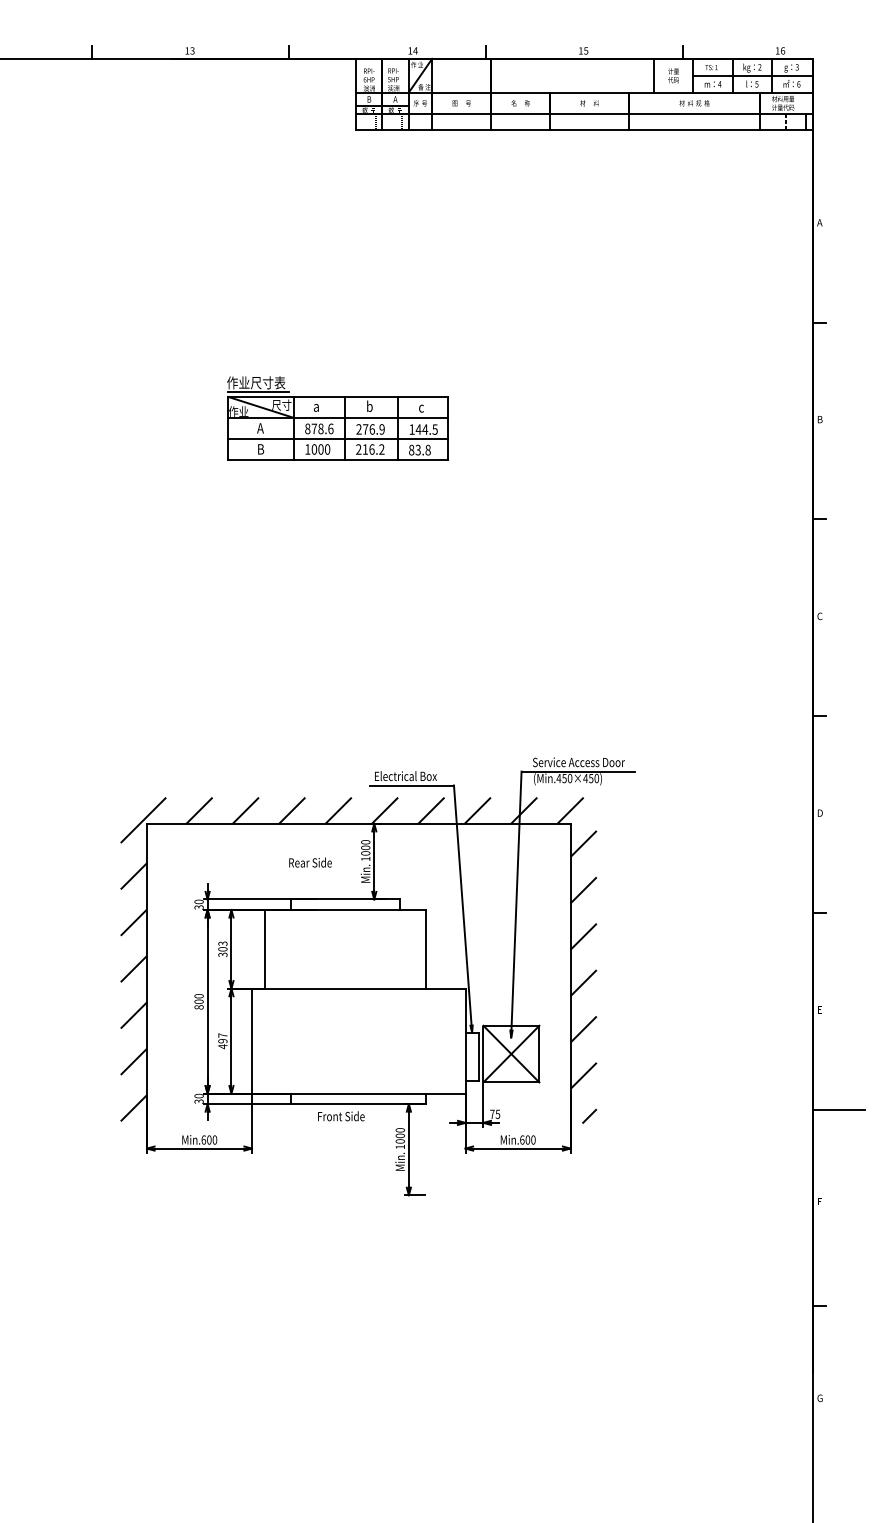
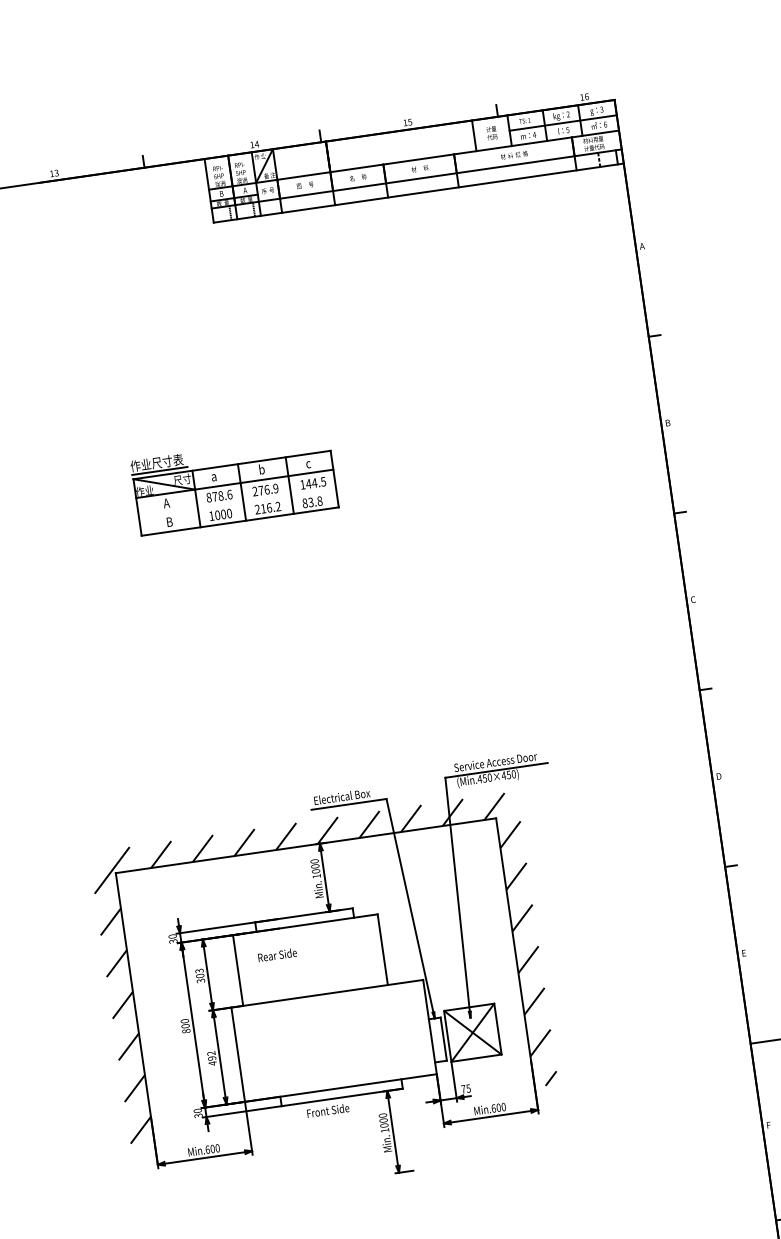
line: (337, 438) -> (237, 502), removed
text: (310, 862) -> (277, 954), moved
text: (222, 1035) -> (211, 1053), 497 -> 492

